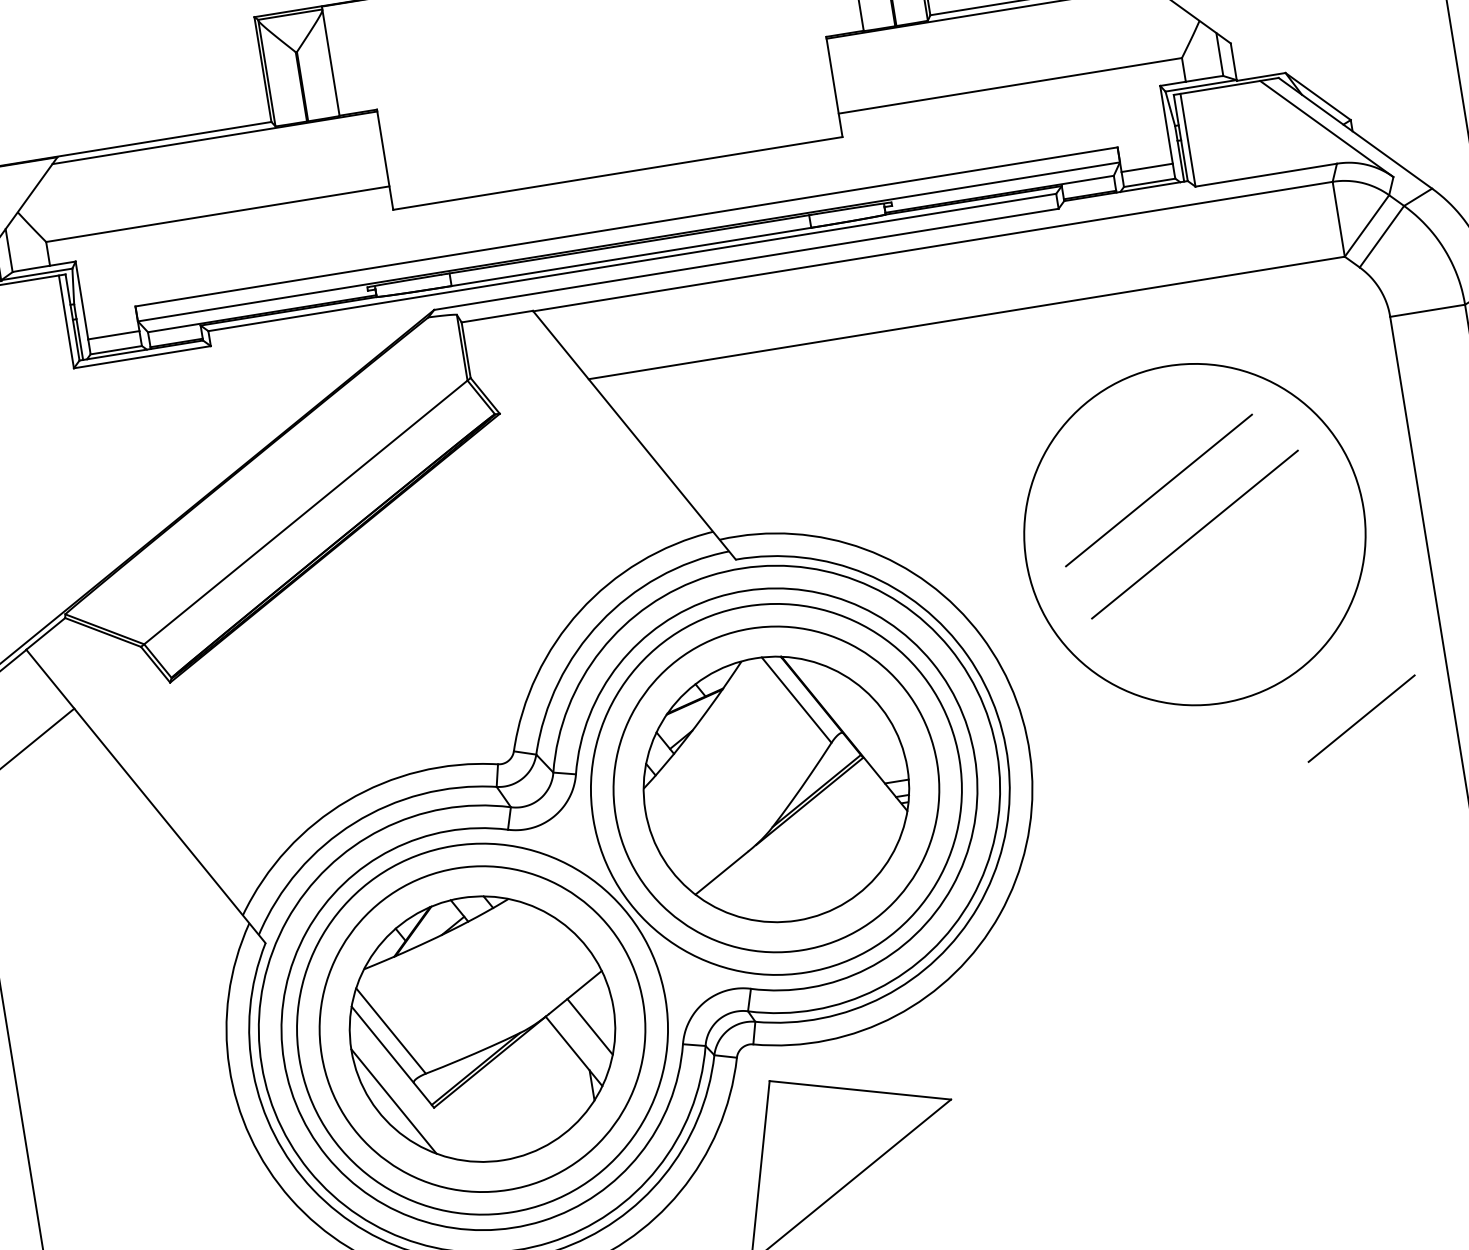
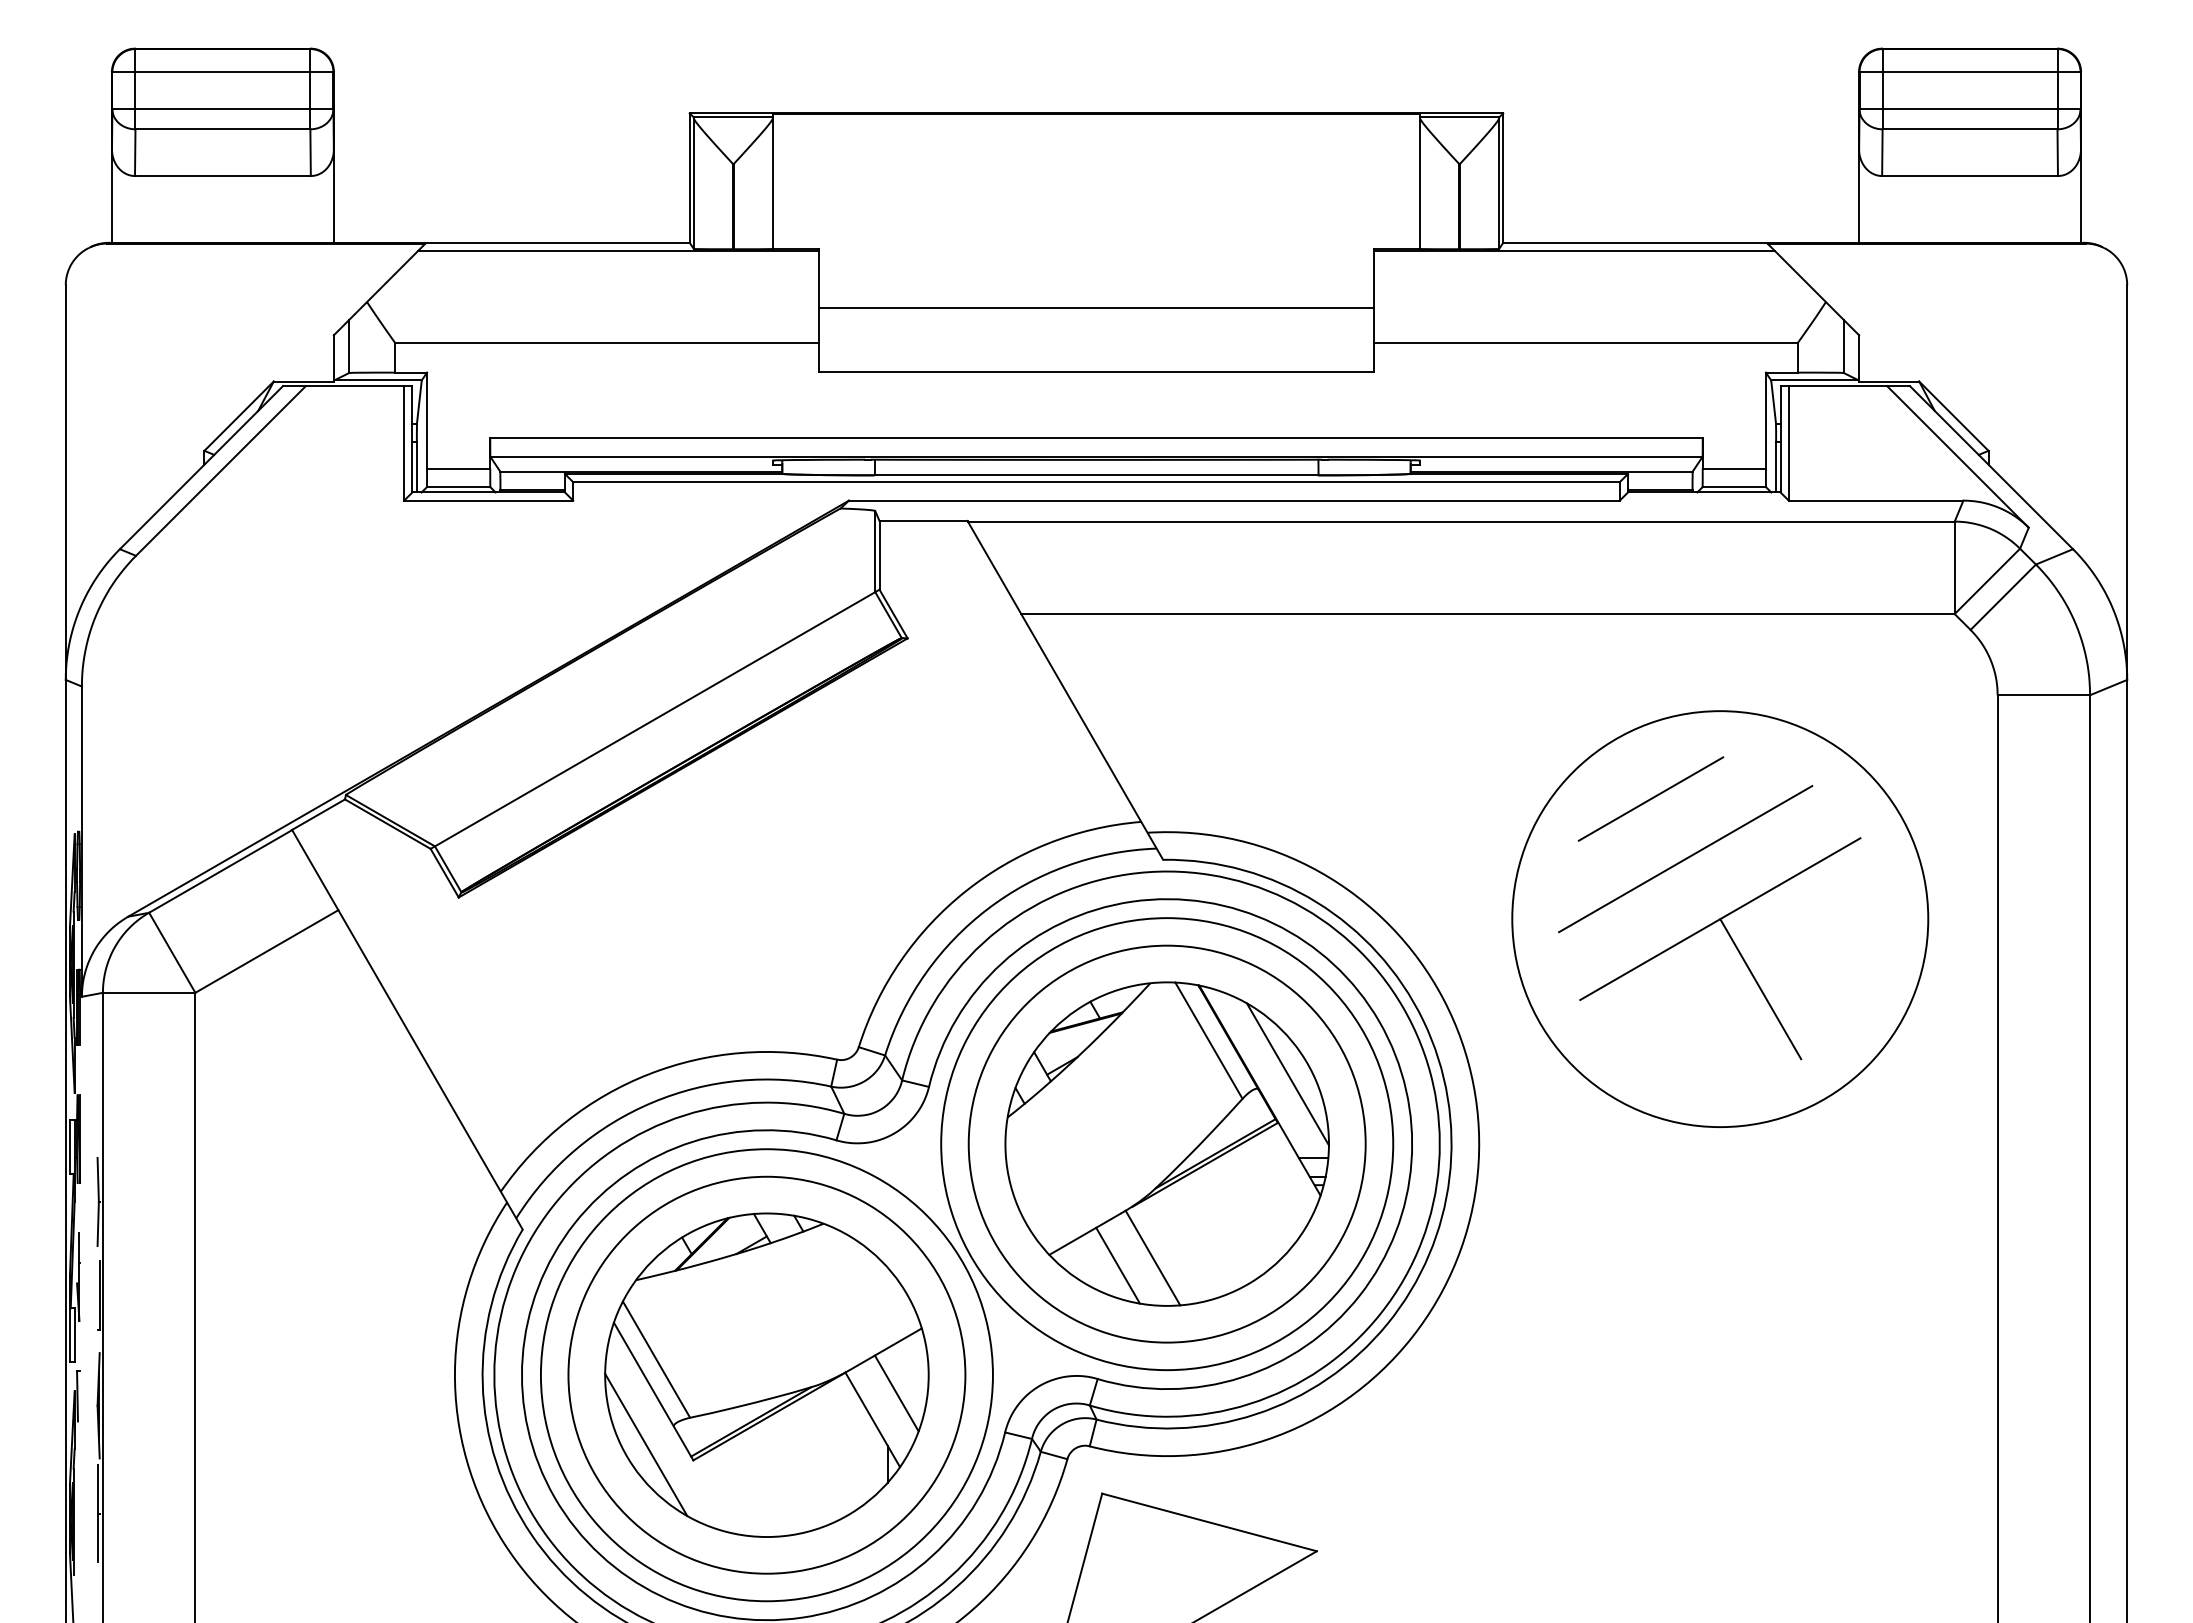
line: (609, 120) -> (1096, 307), added
line: (1236, 586) -> (1760, 989), added
line: (864, 717) -> (1287, 1074), added
line: (1361, 718) -> (1650, 798), moved
line: (779, 883) -> (1152, 1257), added
line: (752, 894) -> (1117, 1265), added

